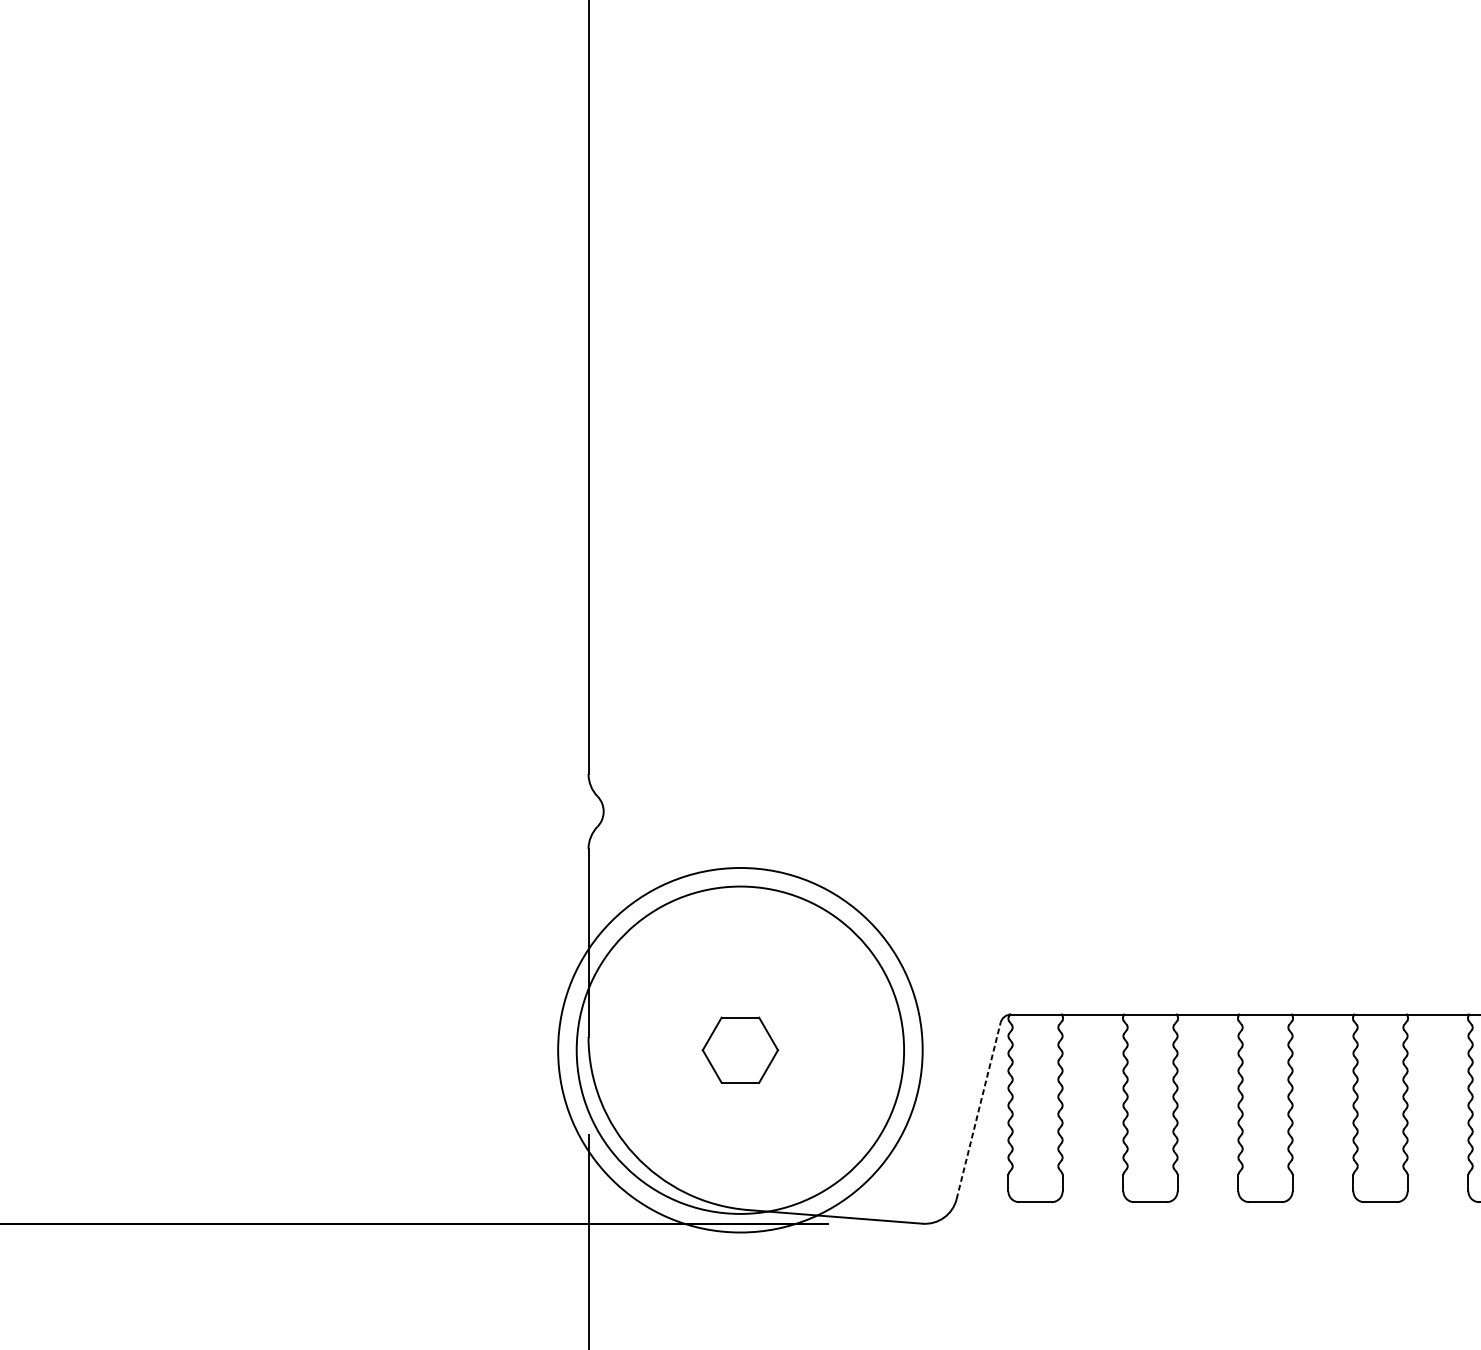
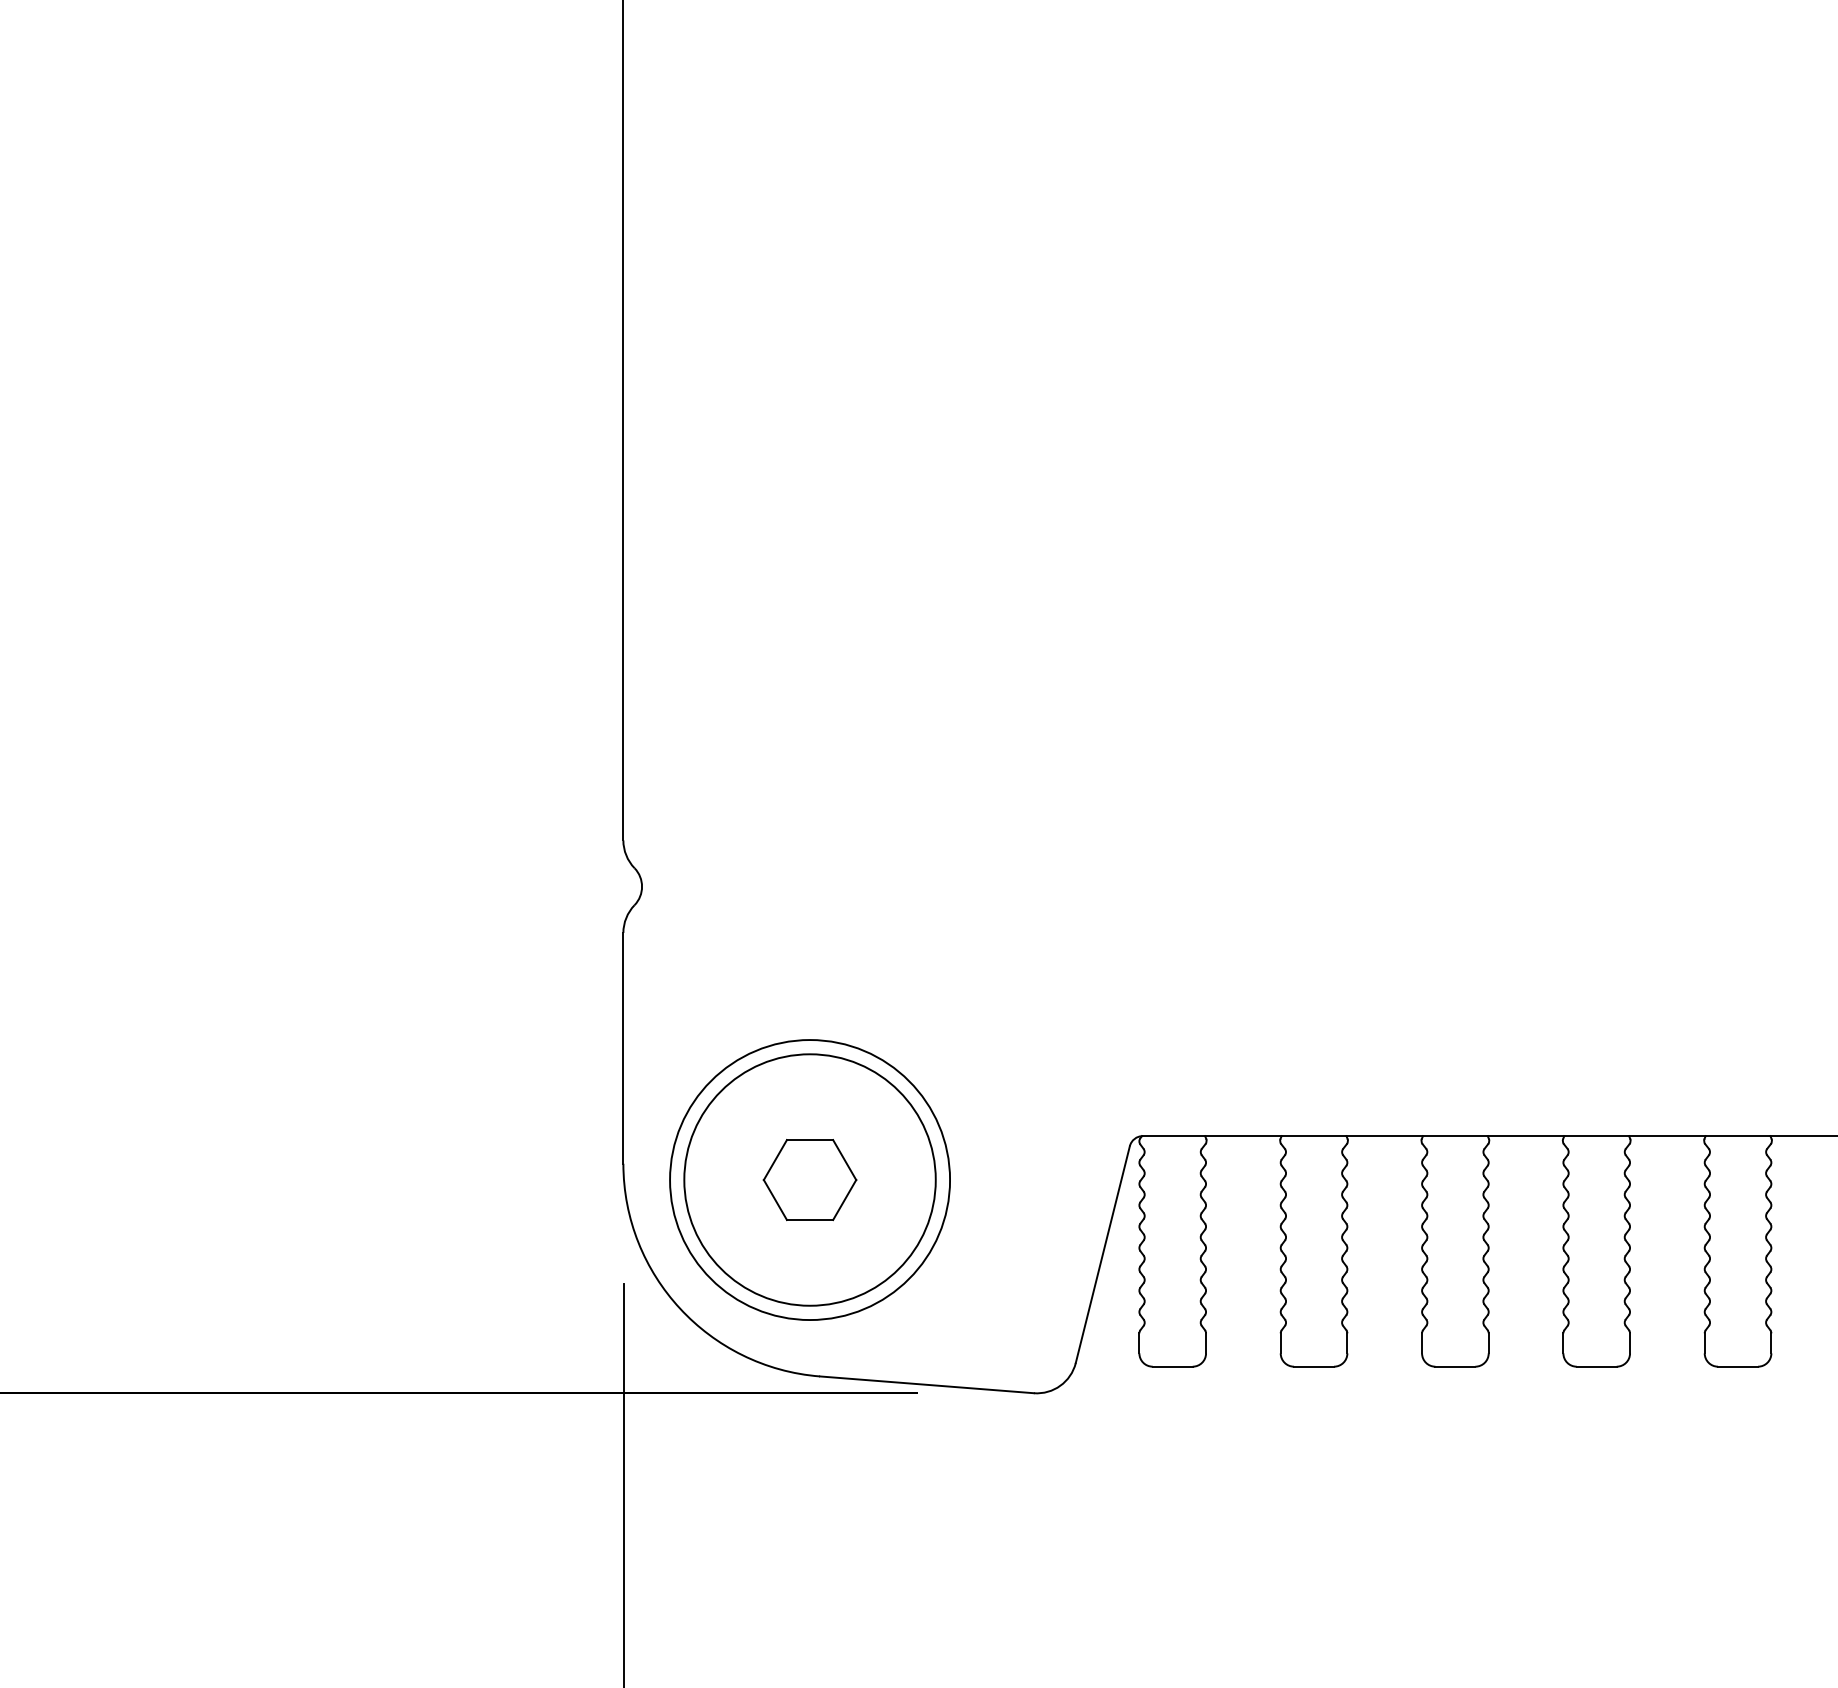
circle: (739, 1049) -> (809, 1179), size x0.62
circle: (740, 1050) -> (810, 1180), size x0.62
line: (978, 1110) -> (1102, 1254), dashed -> solid

